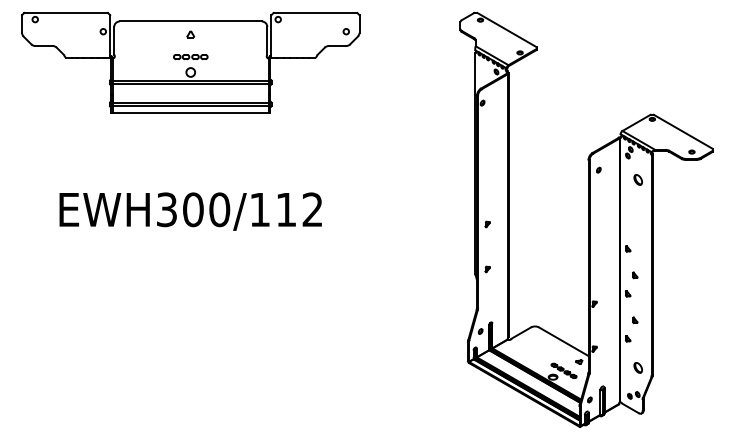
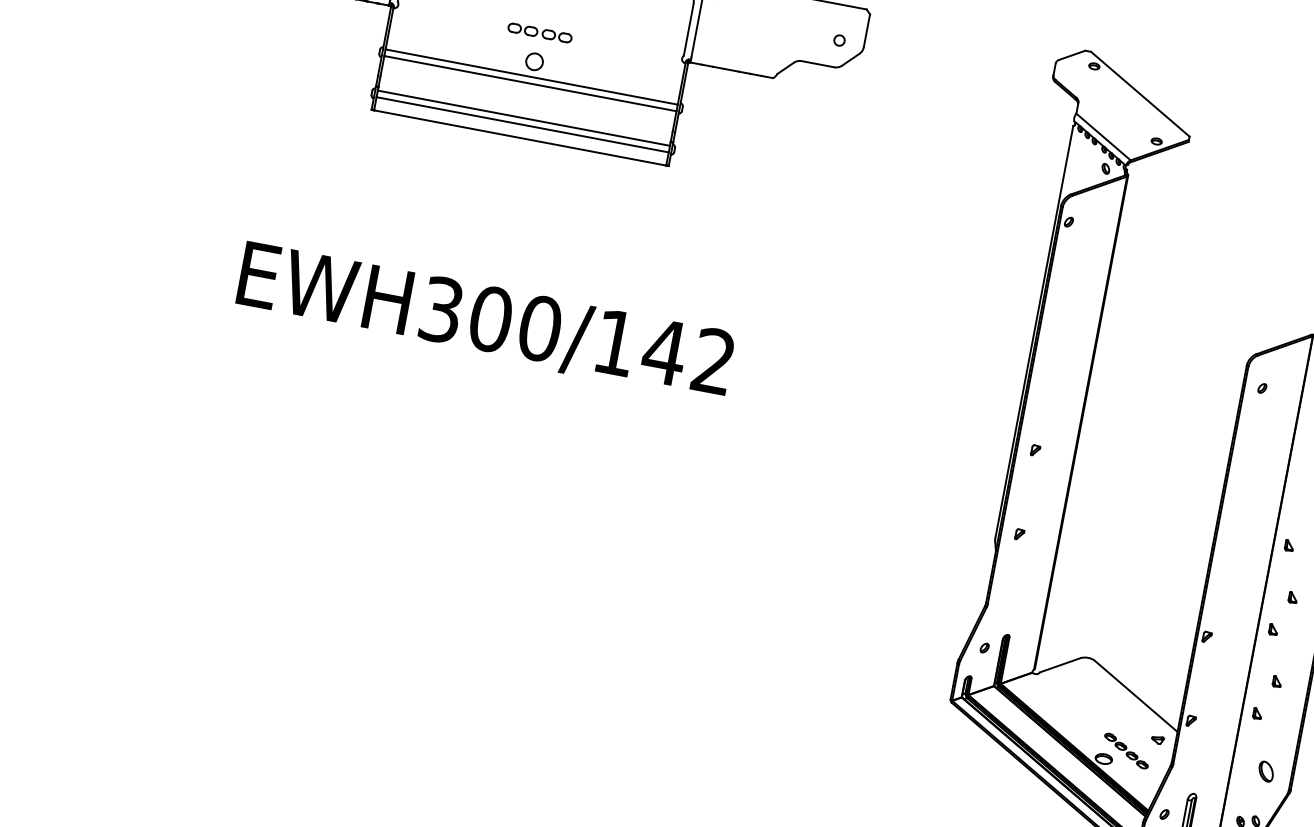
text: (286, 209) -> (665, 351), EWH300/112 -> EWH300/142

